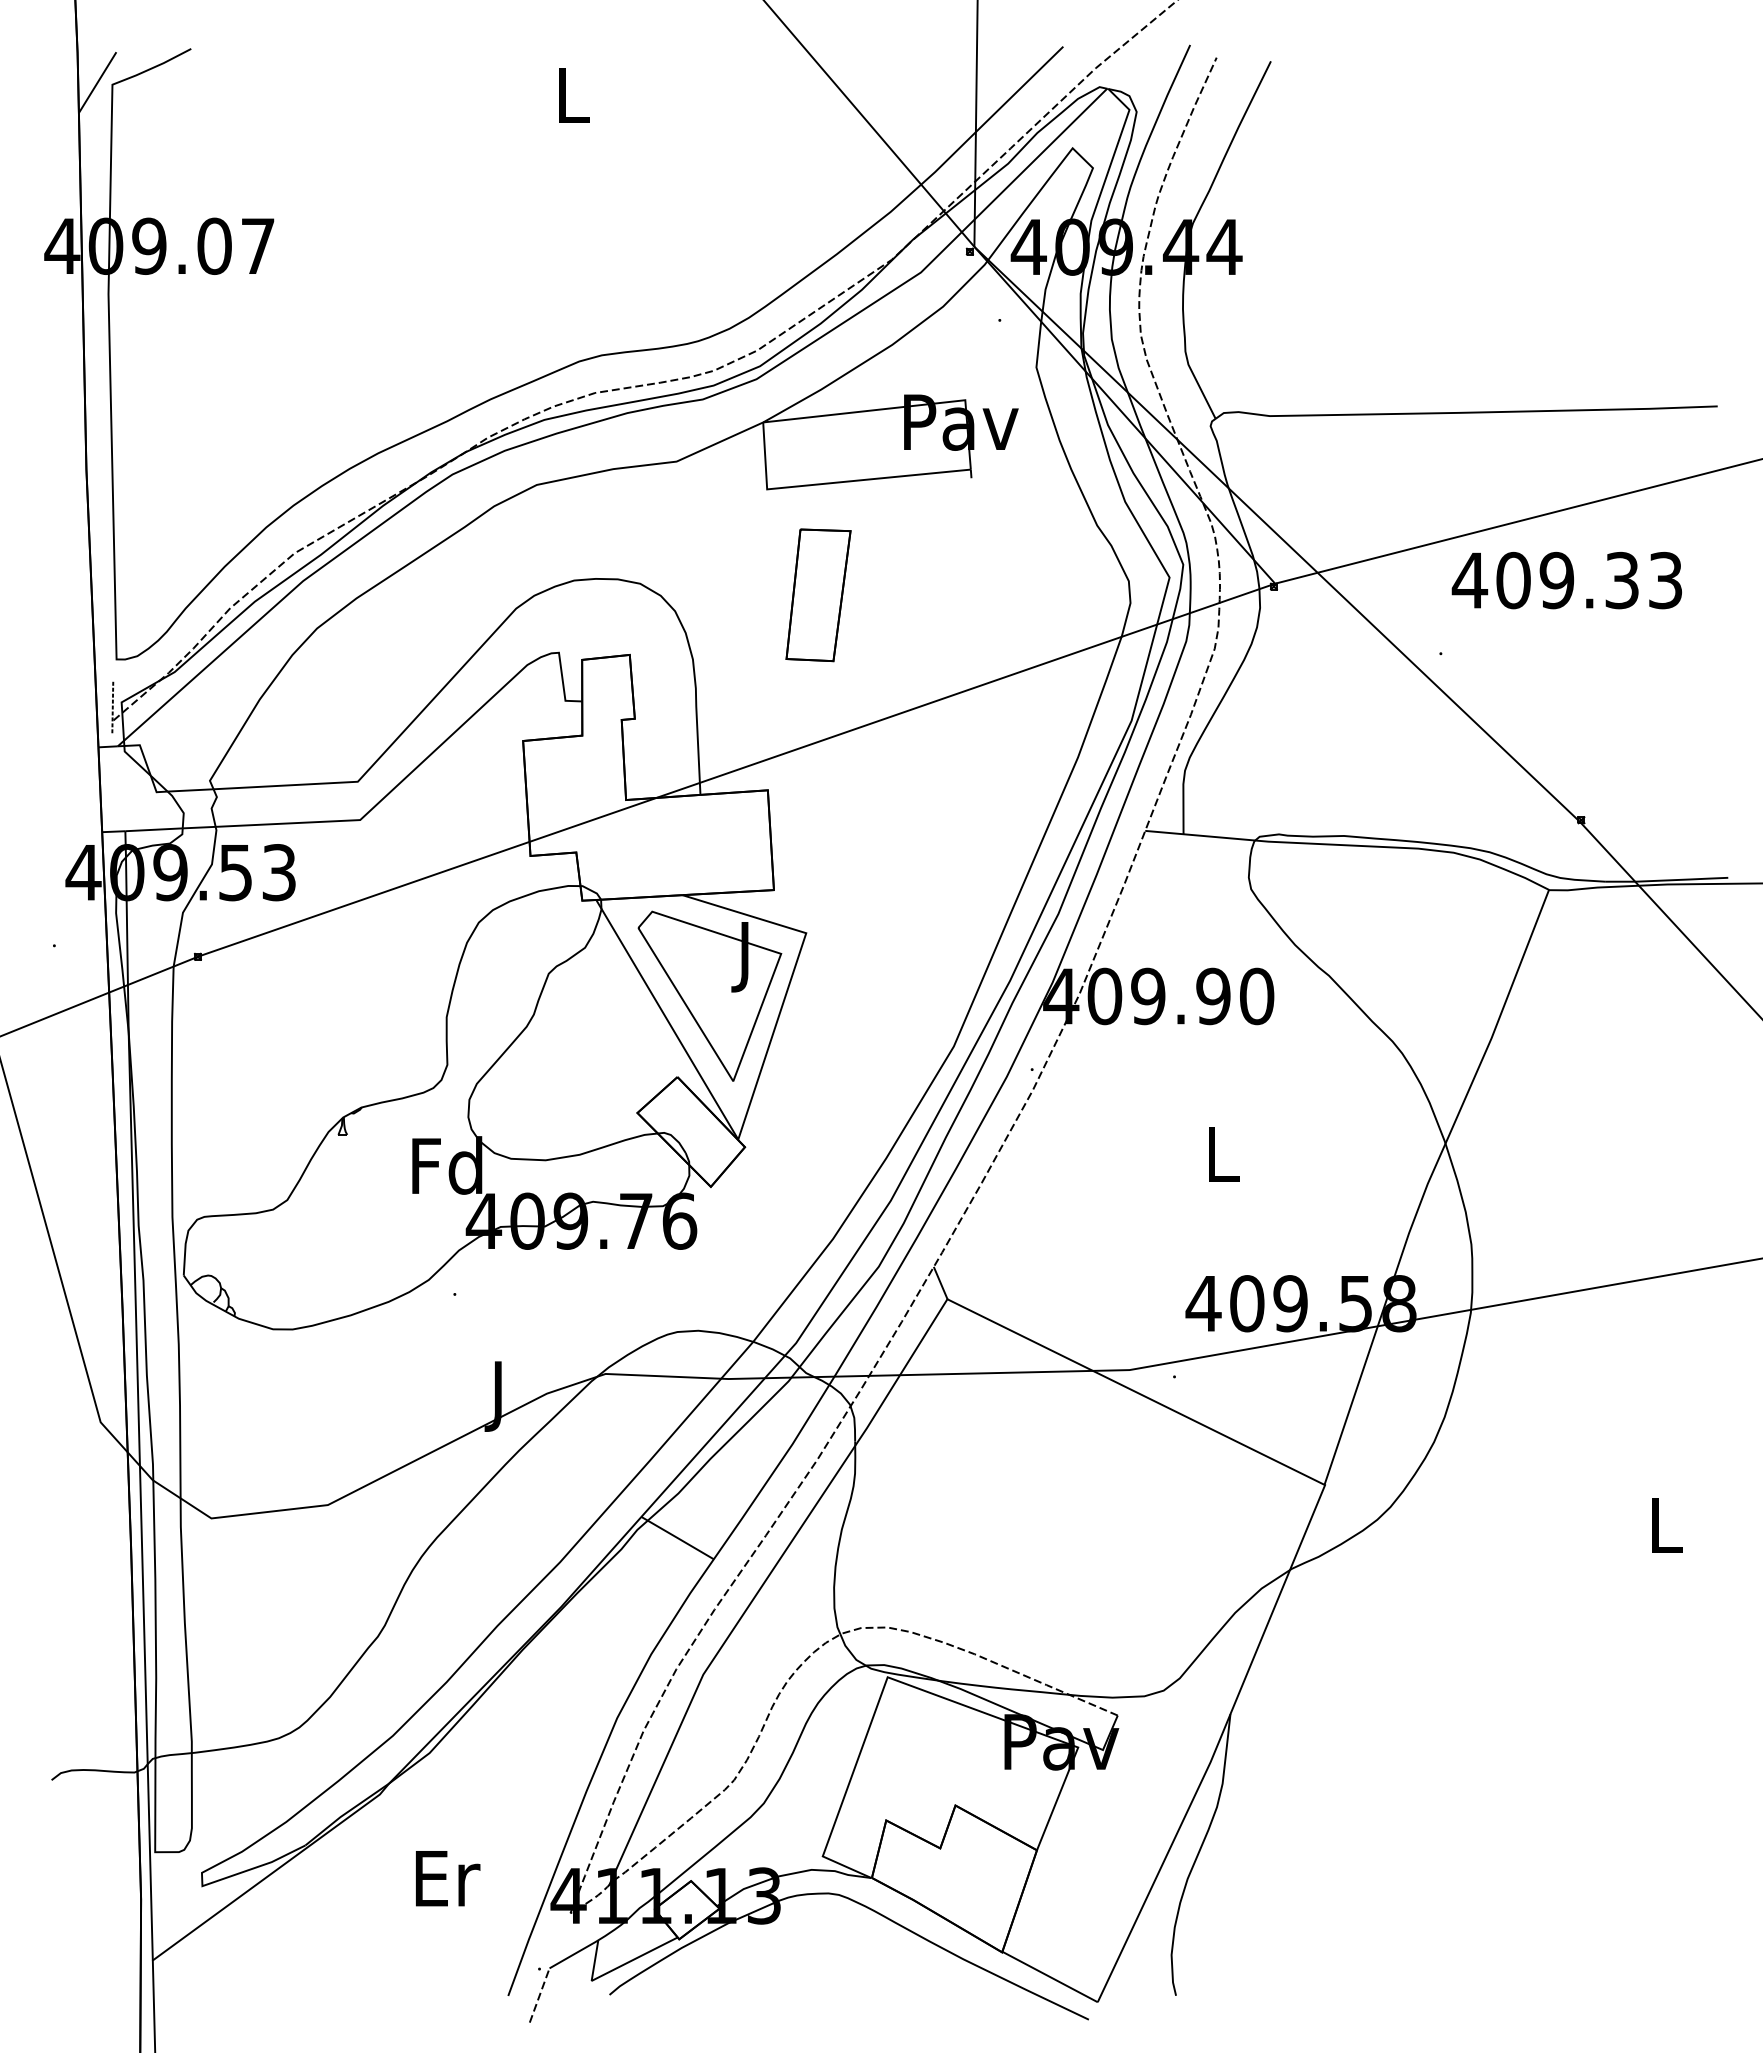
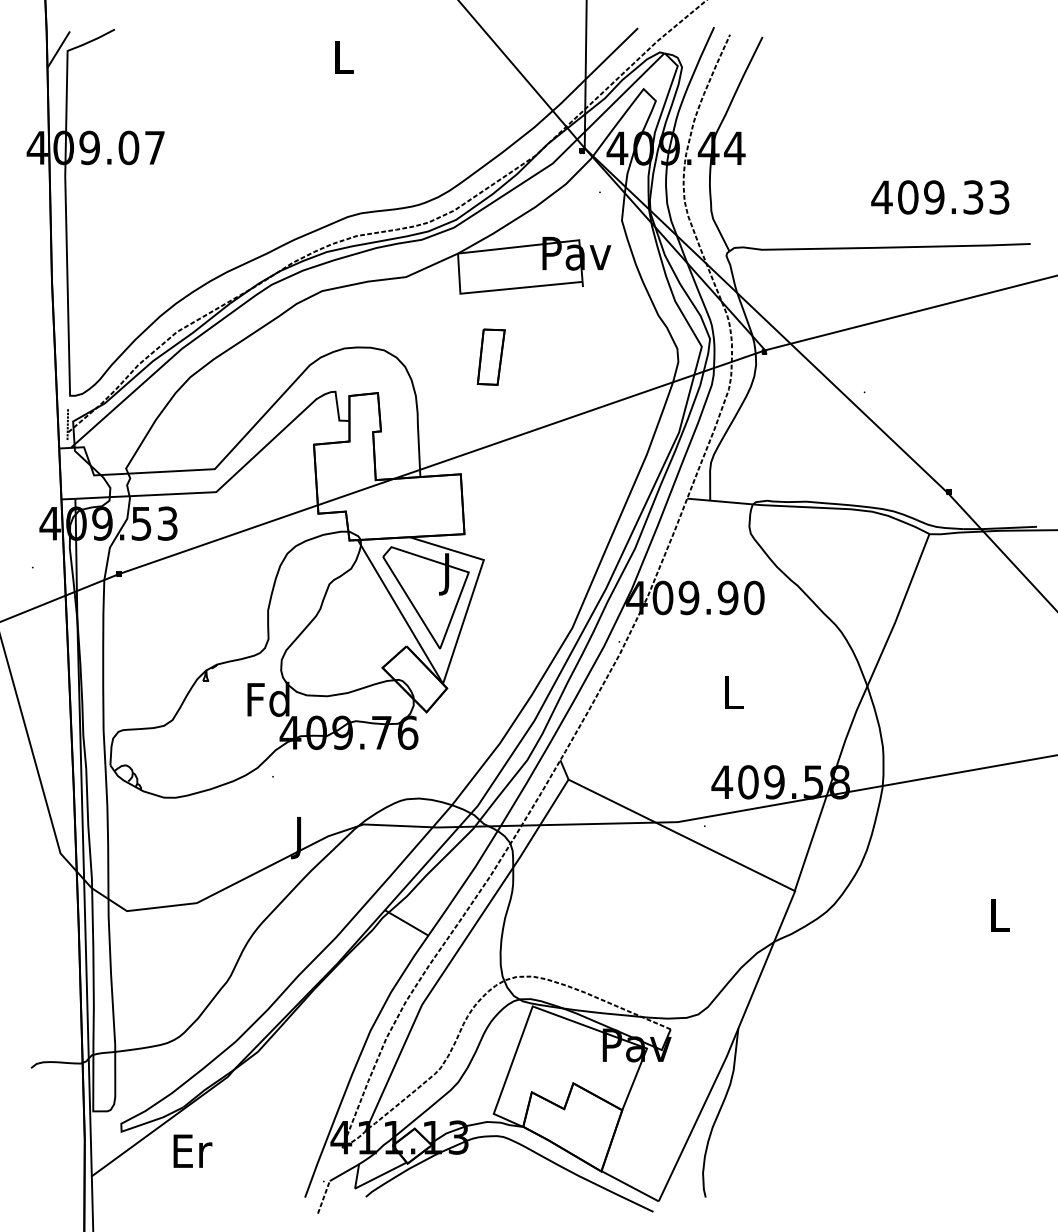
text: (1567, 580) -> (940, 197), moved
part: (818, 593) -> (491, 356), size x0.7
text: (447, 1877) -> (192, 1150), moved

